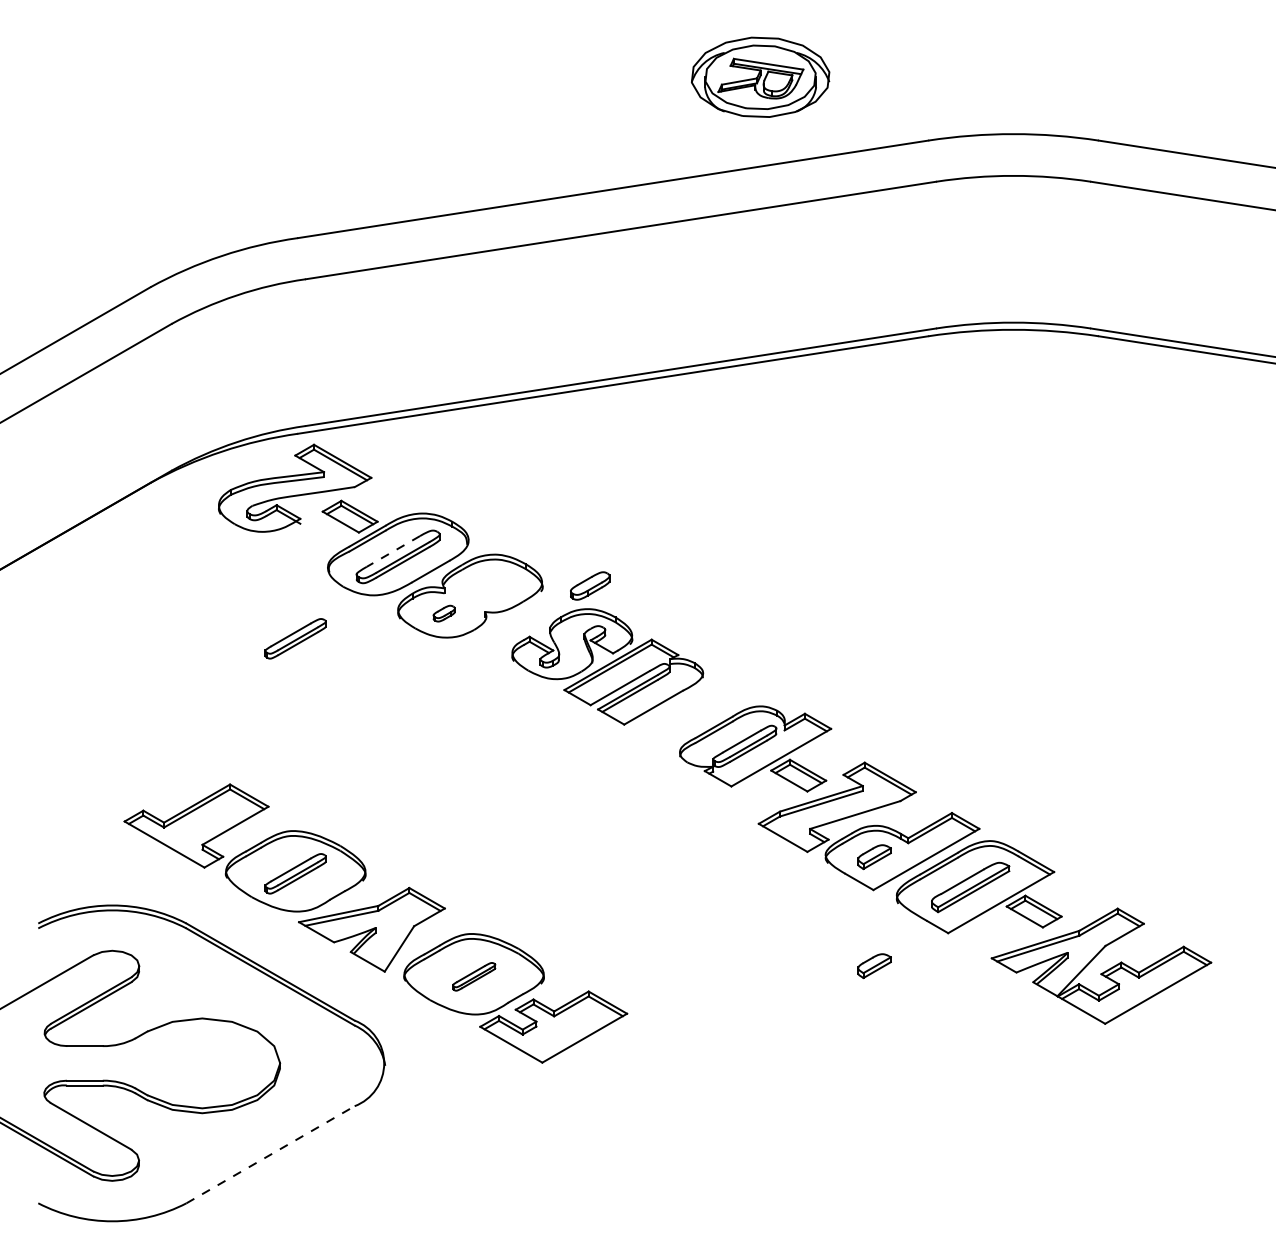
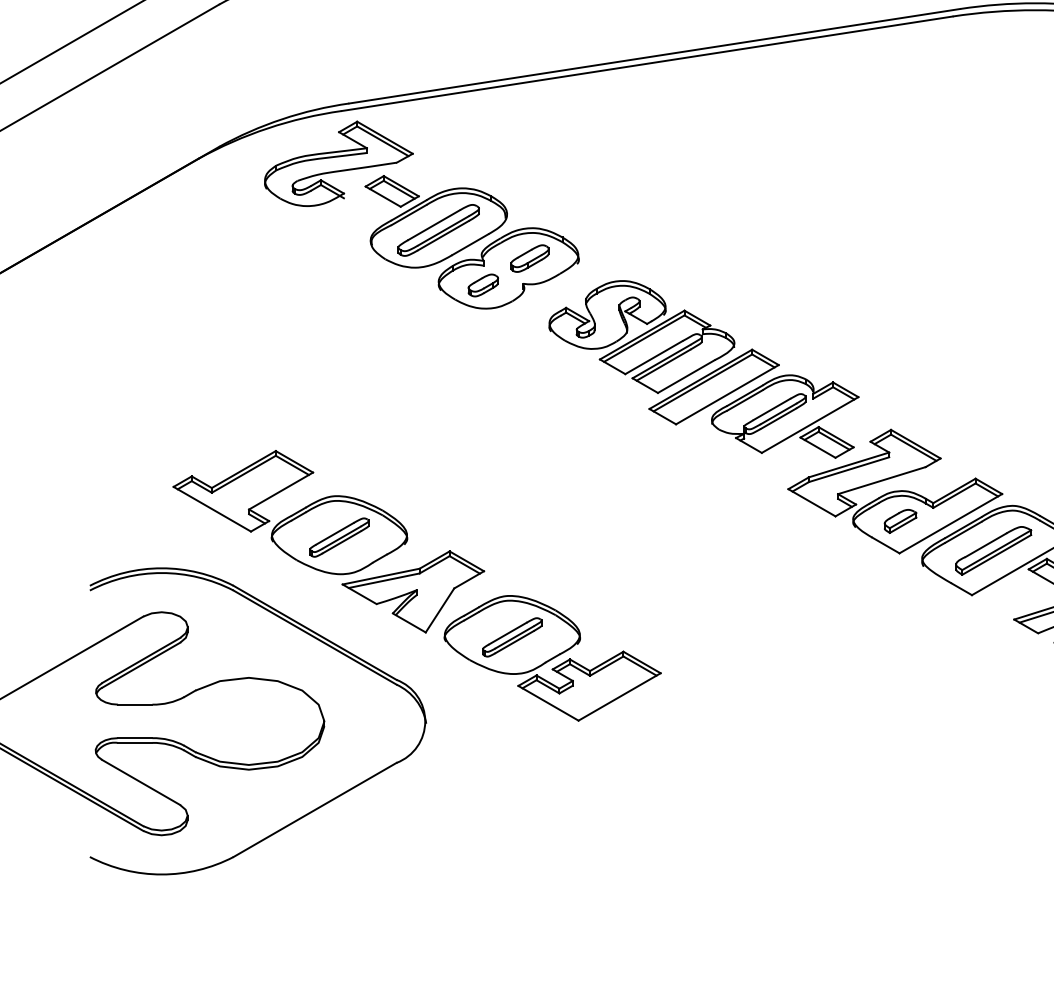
line: (393, 551) -> (434, 225), dashed -> solid
part: (590, 585) -> (530, 258), moved
part: (444, 613) -> (483, 285), size x1.43
part: (295, 638) -> (339, 309), removed
part: (681, 717) -> (713, 386), added
part: (874, 966) -> (900, 627), removed
part: (474, 976) -> (512, 637), size x1.43
line: (271, 1154) -> (315, 809), dashed -> solid

